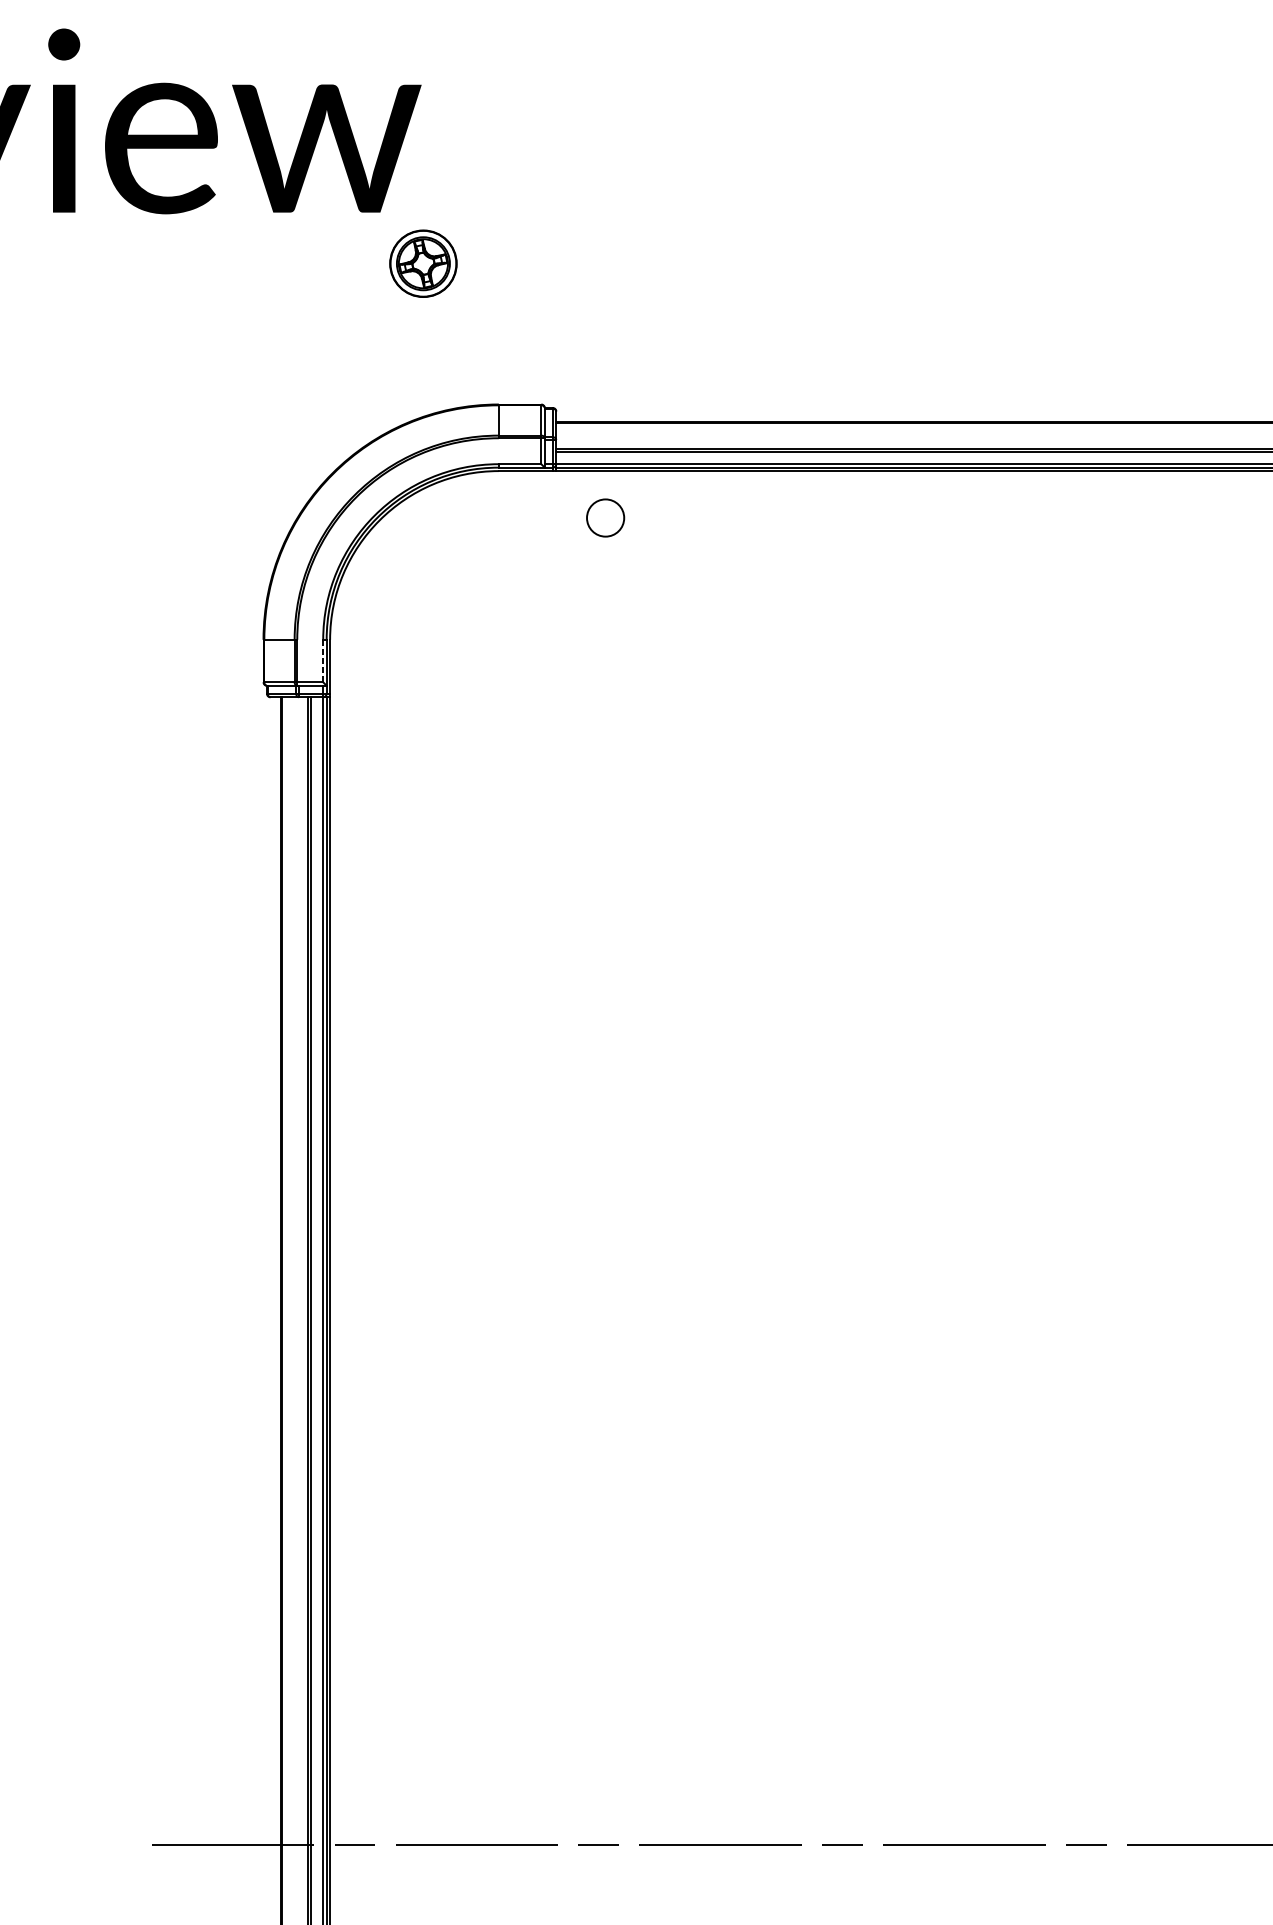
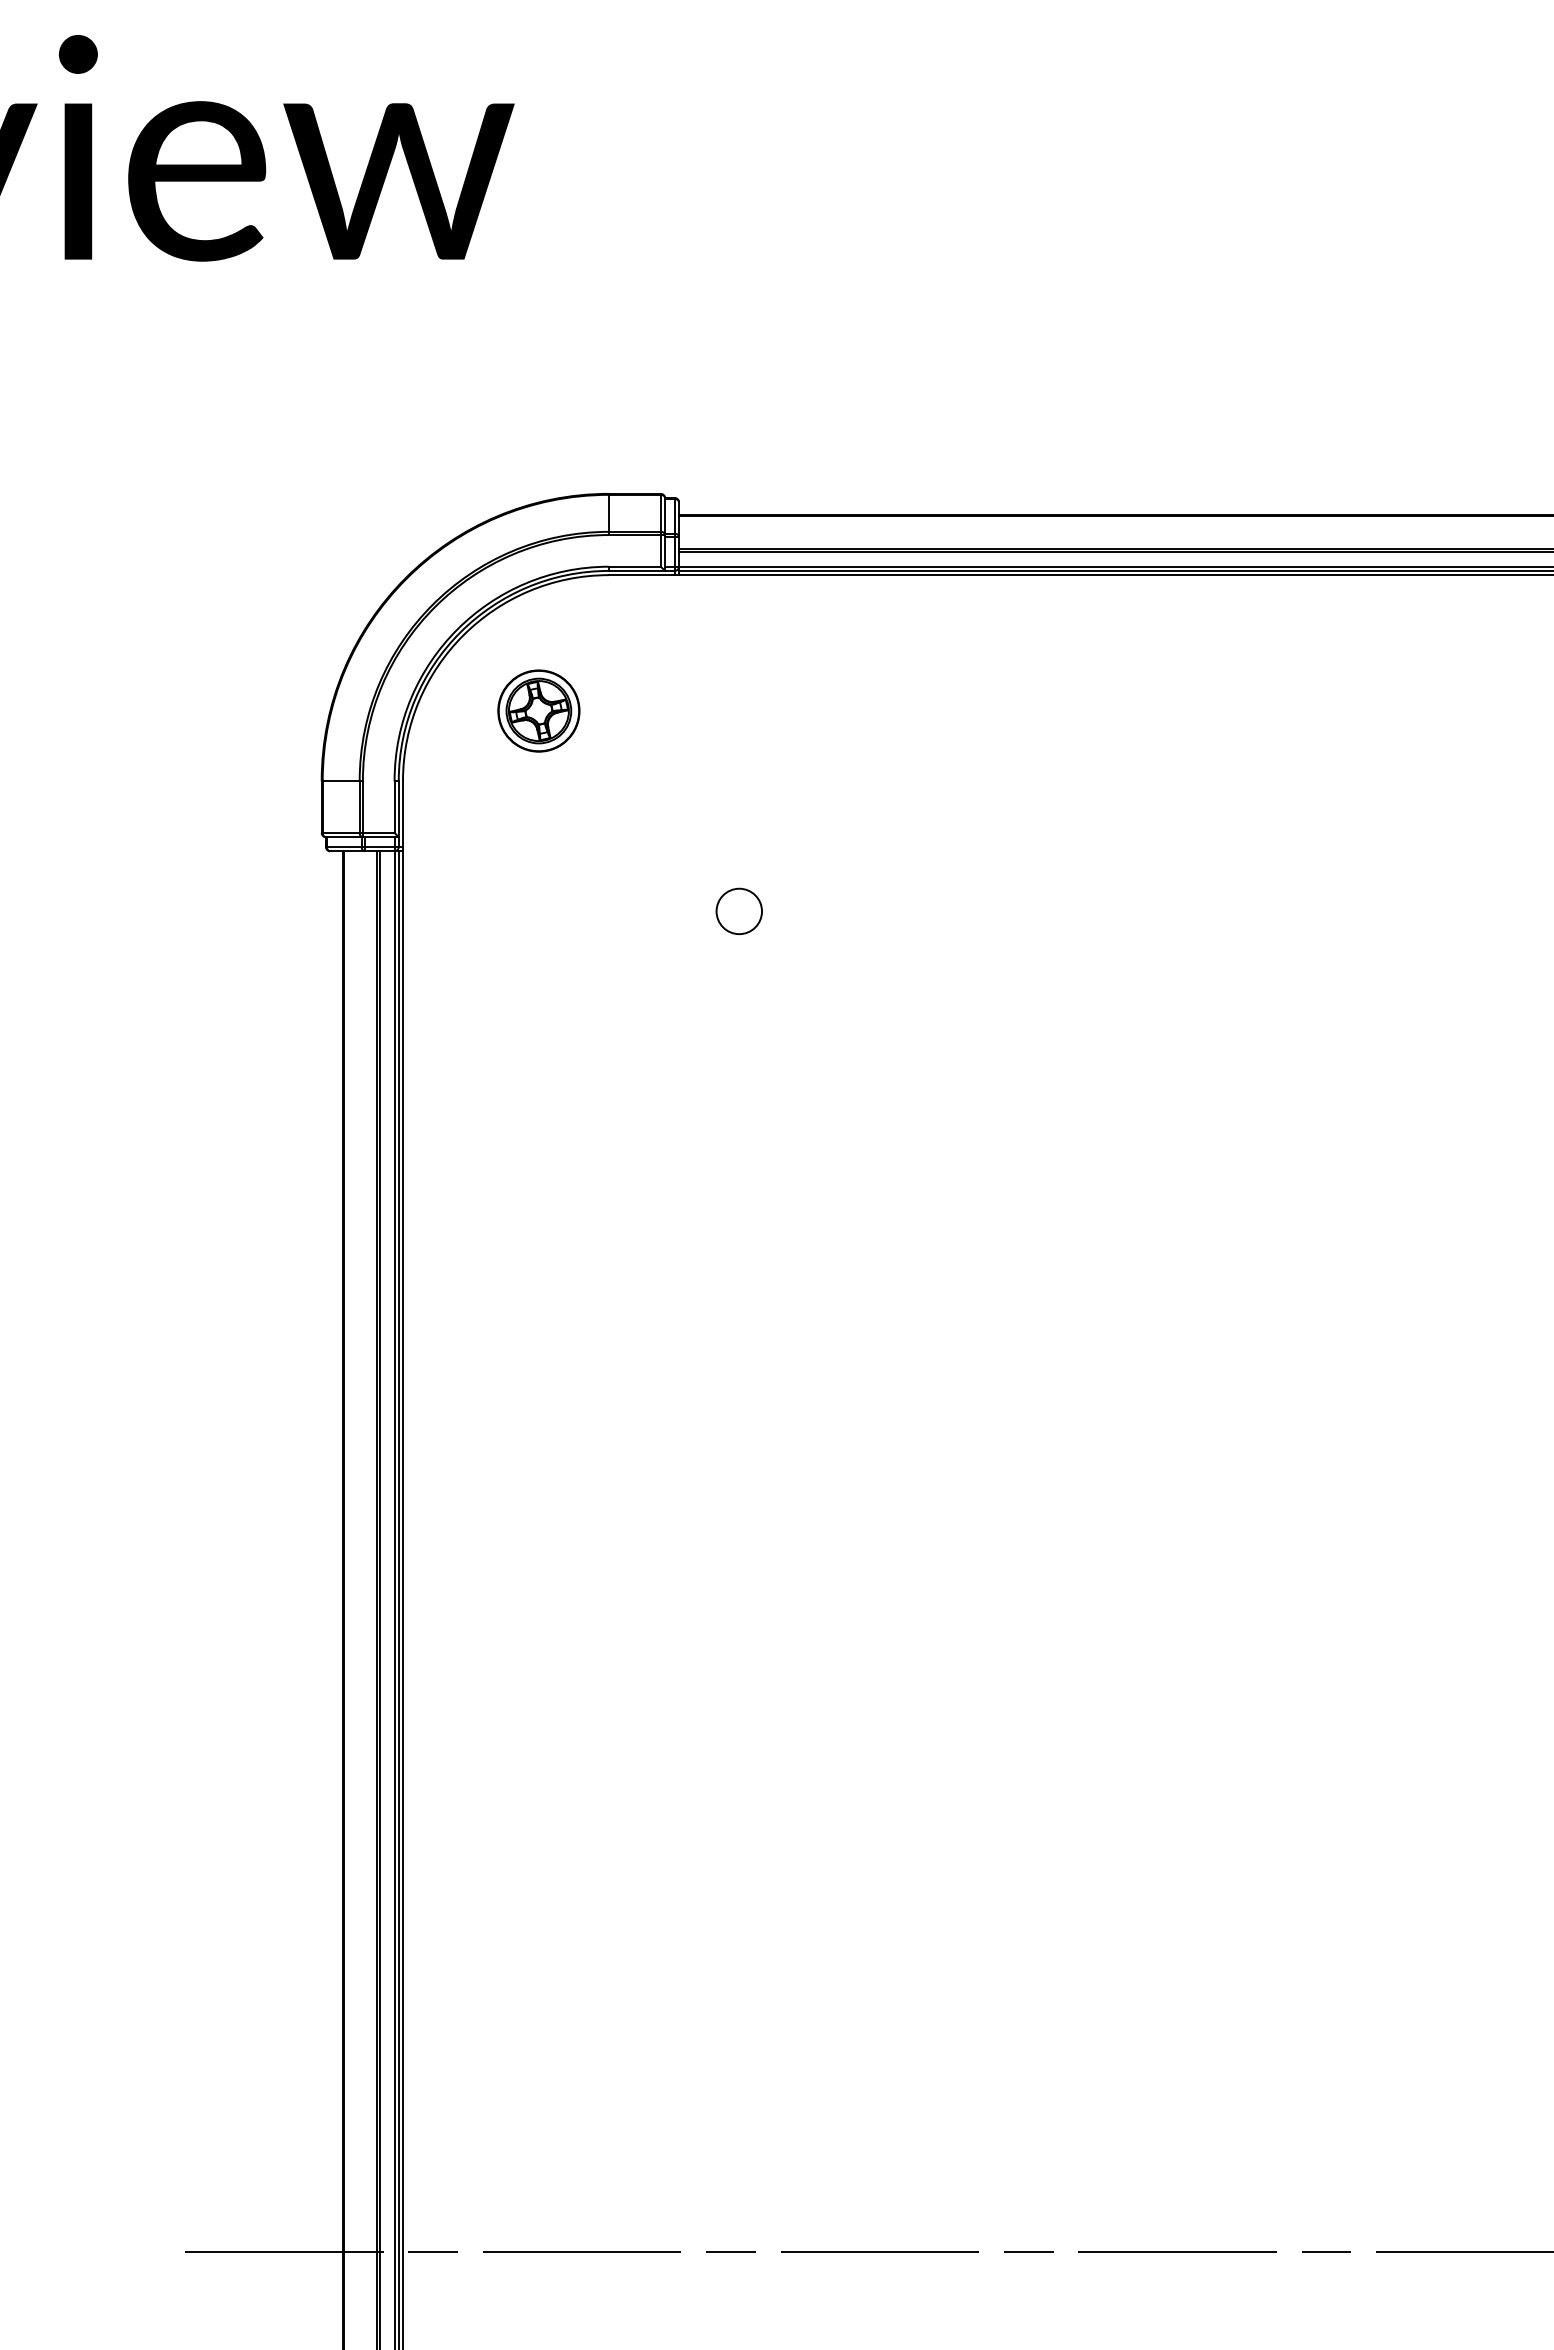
part: (423, 263) -> (538, 710), moved
circle: (604, 517) -> (738, 910), moved
line: (323, 661) -> (394, 807), dashed -> solid

